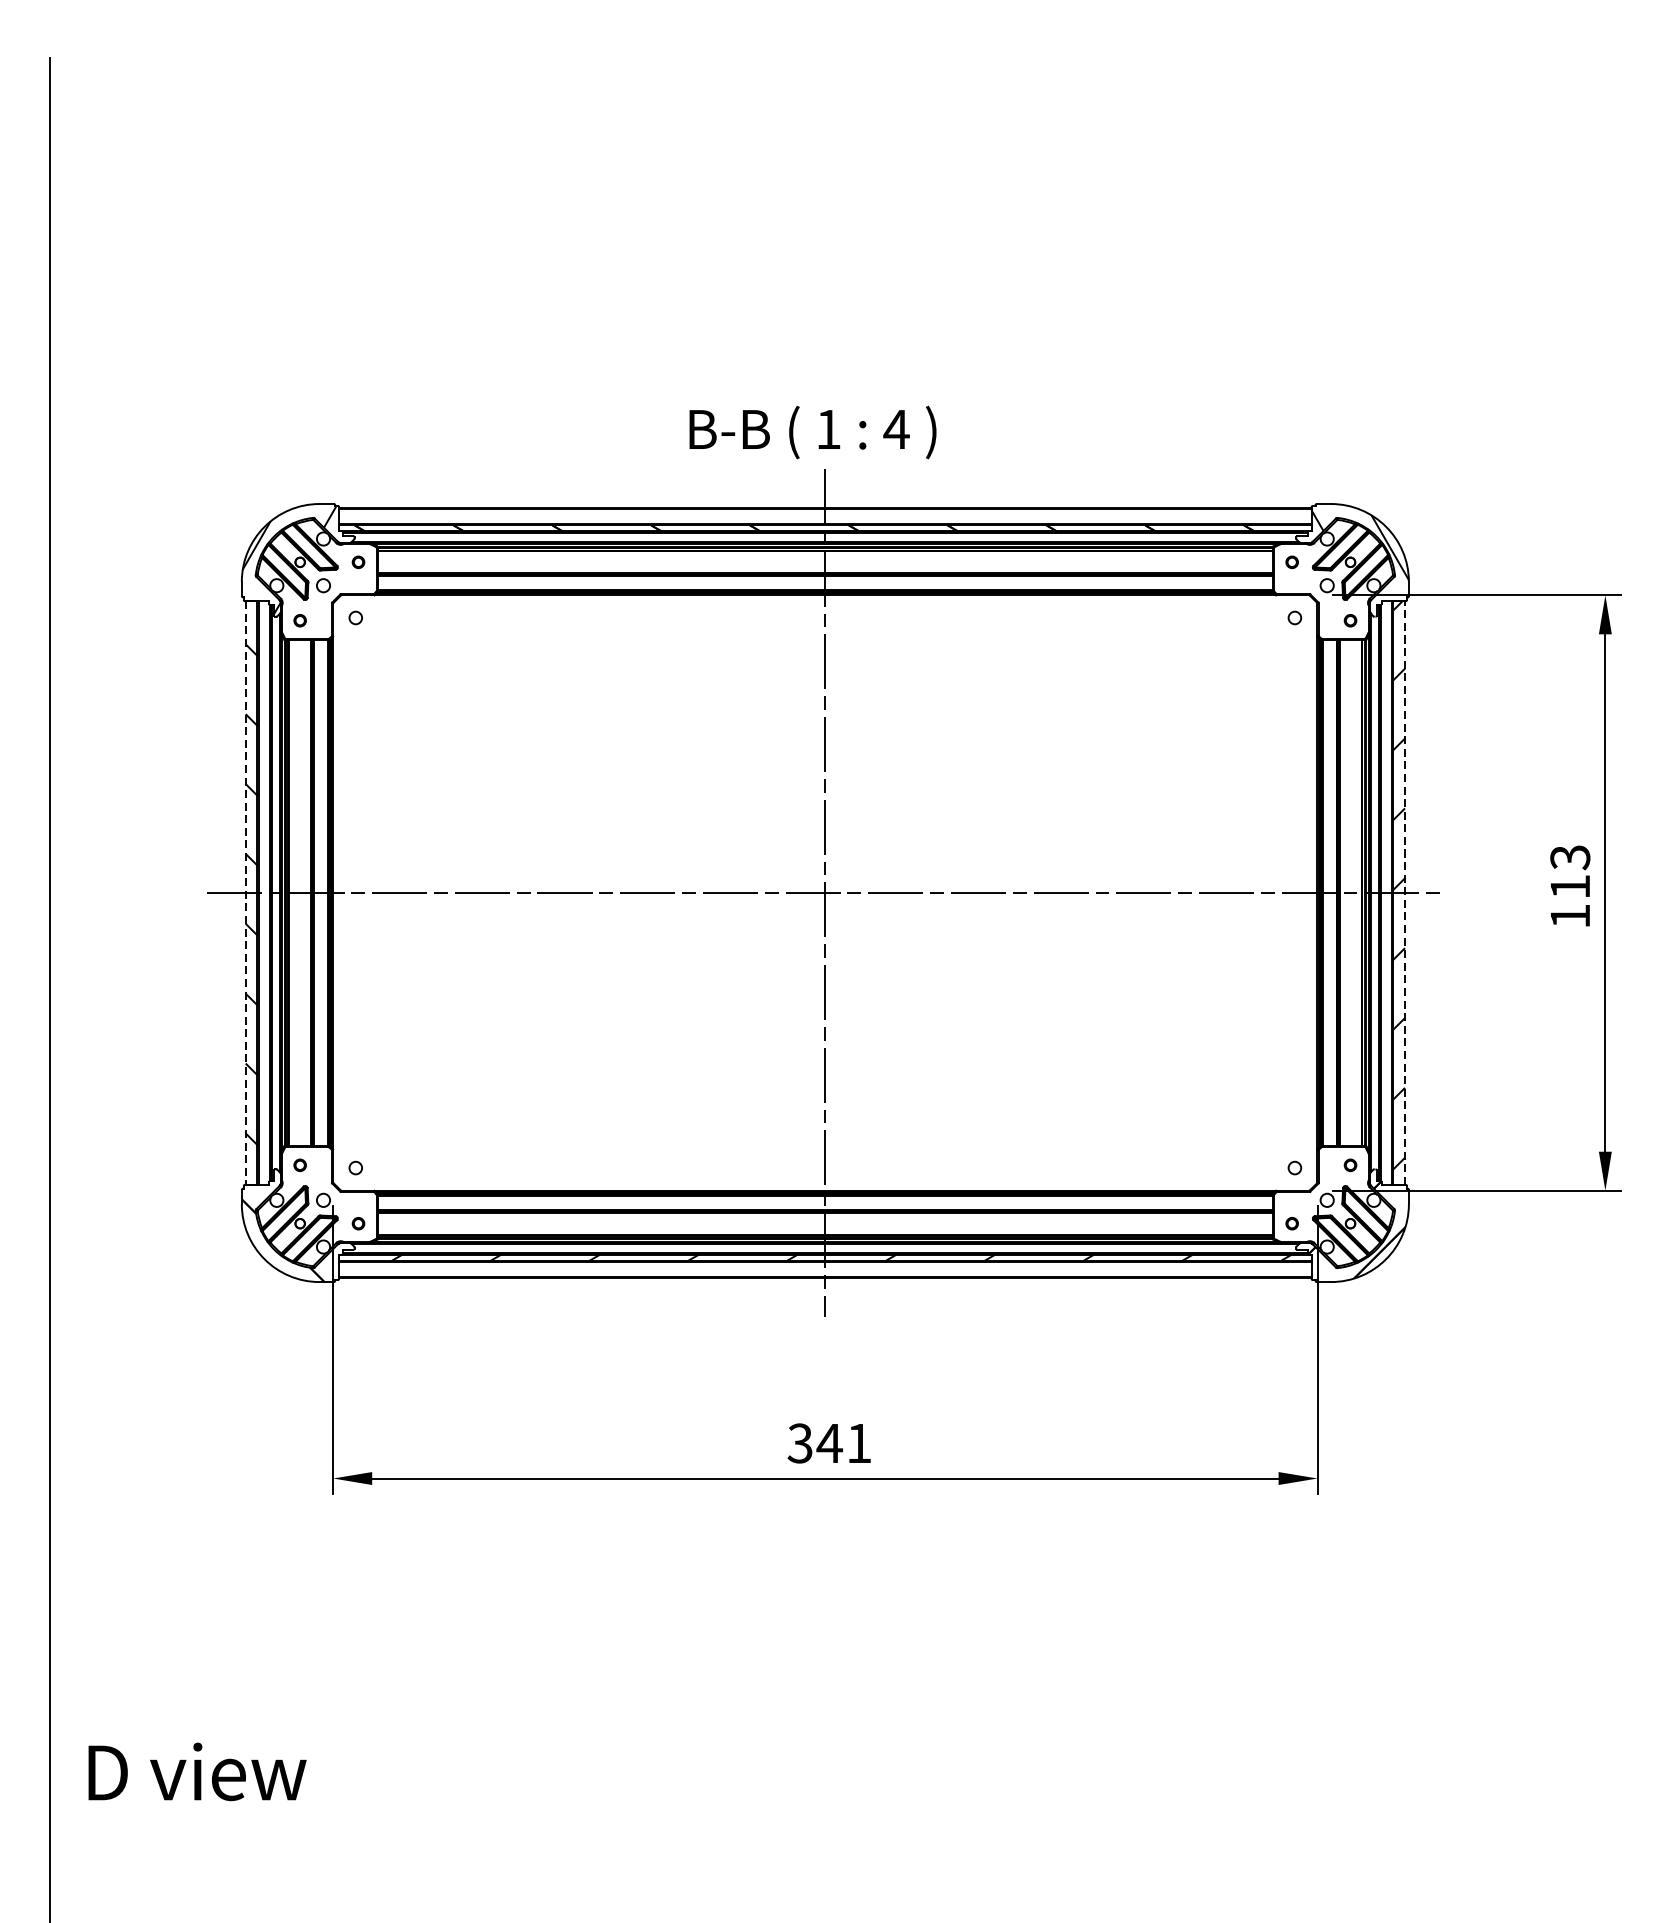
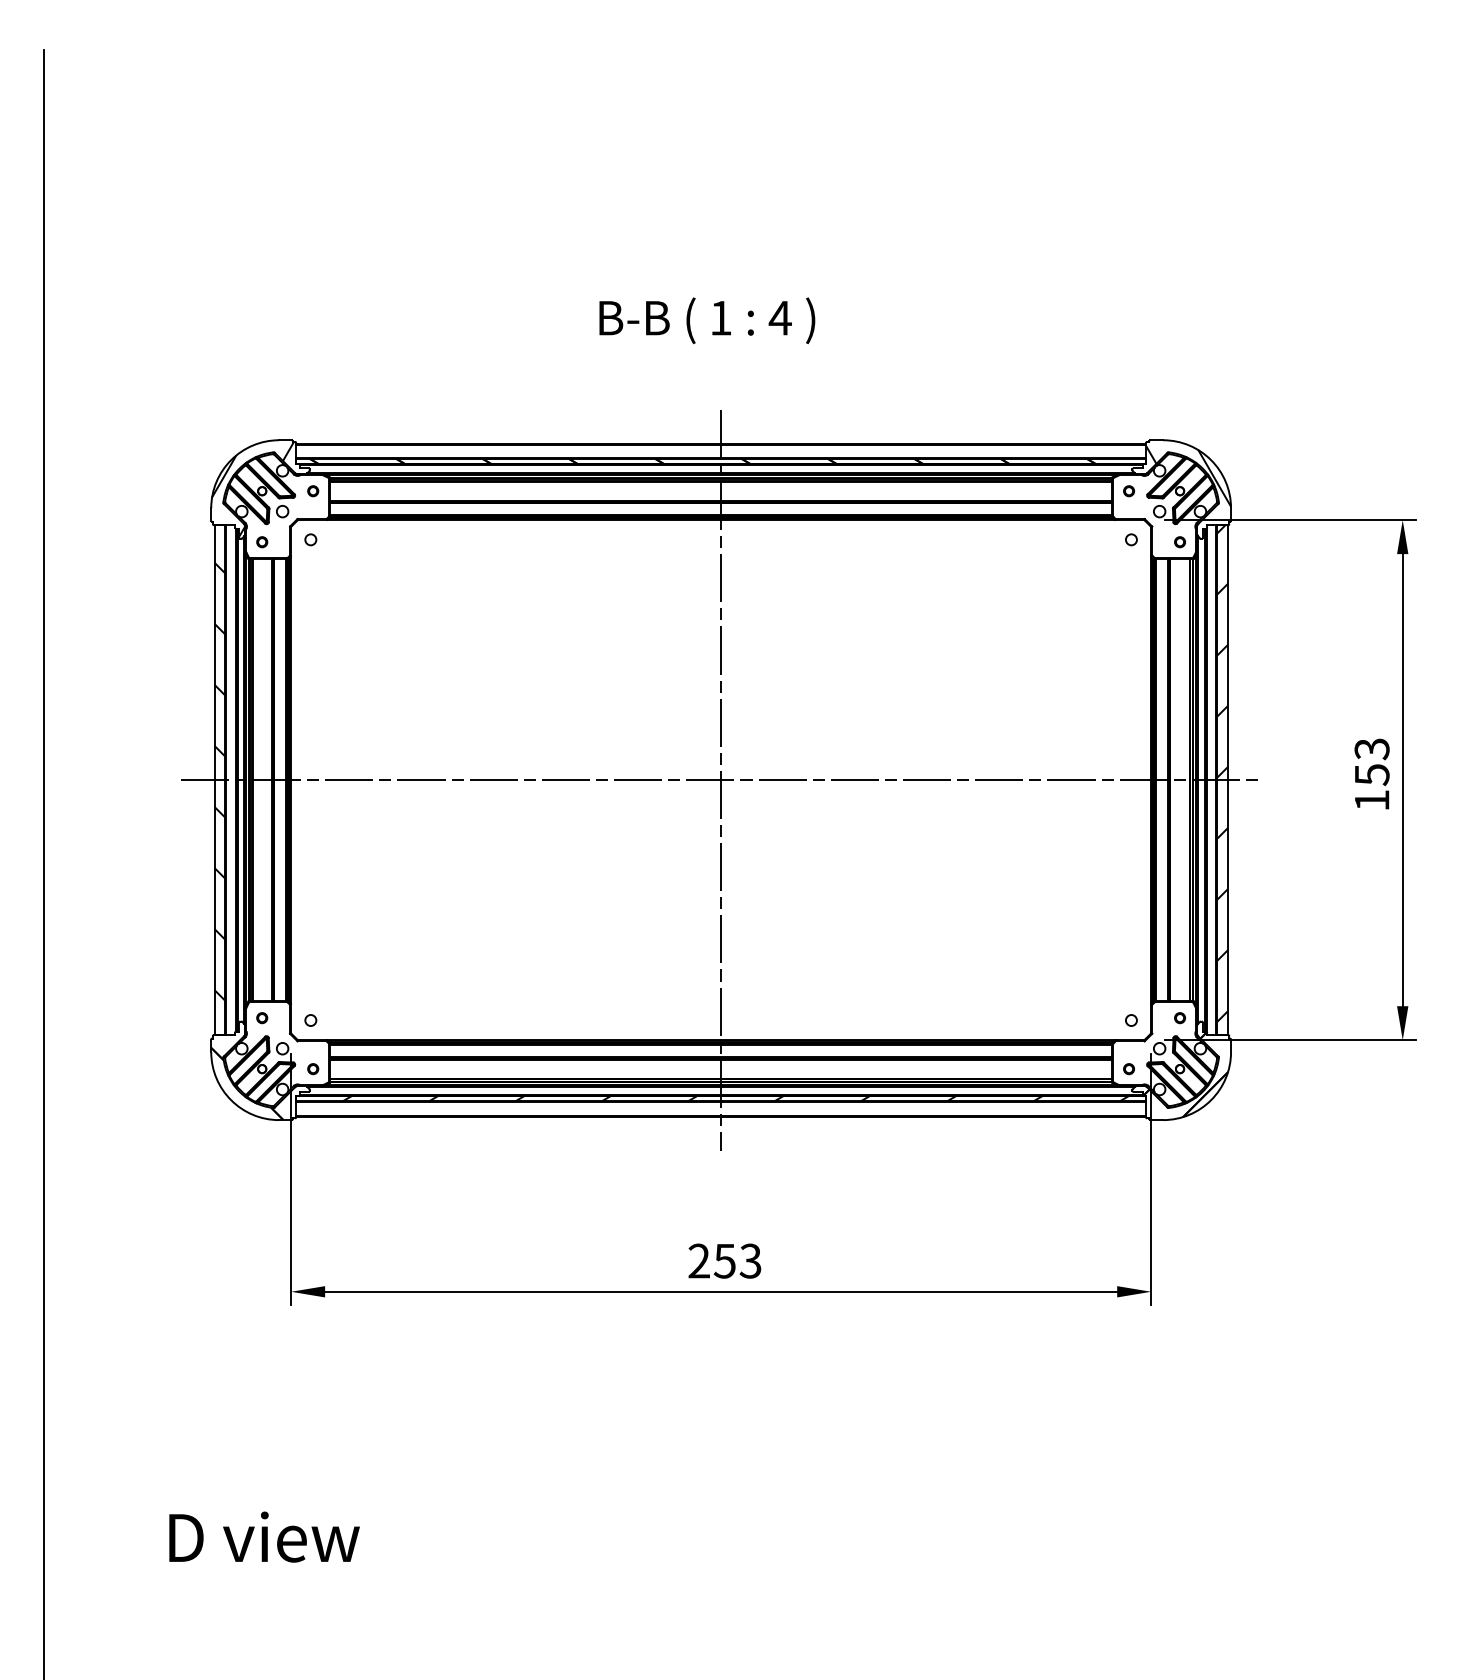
text: (813, 432) -> (707, 320), moved
text: (1570, 887) -> (1372, 775), 113 -> 153
line: (245, 893) -> (214, 780), dashed -> solid
line: (1404, 893) -> (1227, 780), dashed -> solid
text: (829, 1442) -> (724, 1260), 341 -> 253
text: (197, 1771) -> (264, 1536), moved

